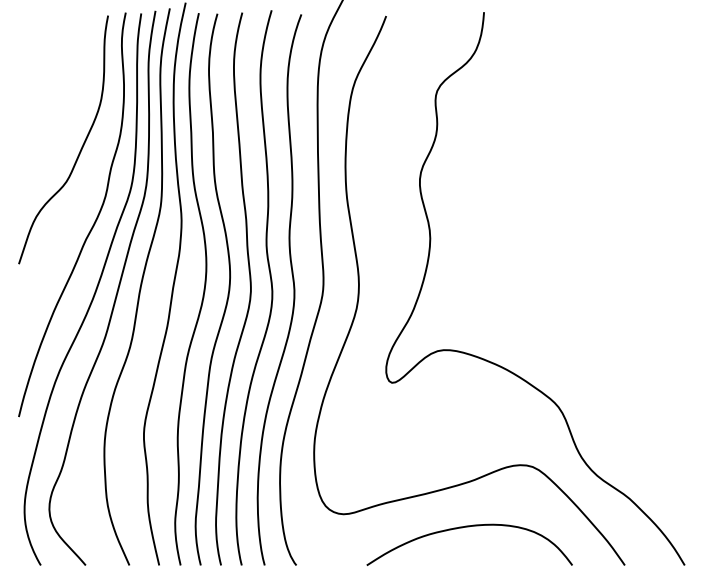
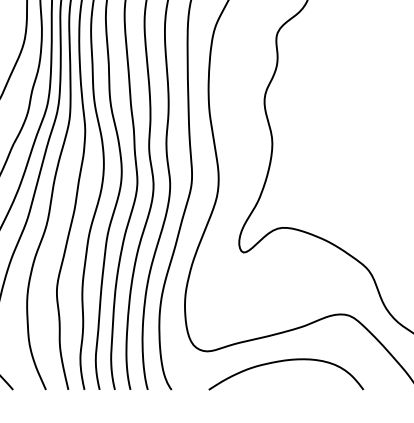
curve: (469, 527) -> (286, 361), moved

